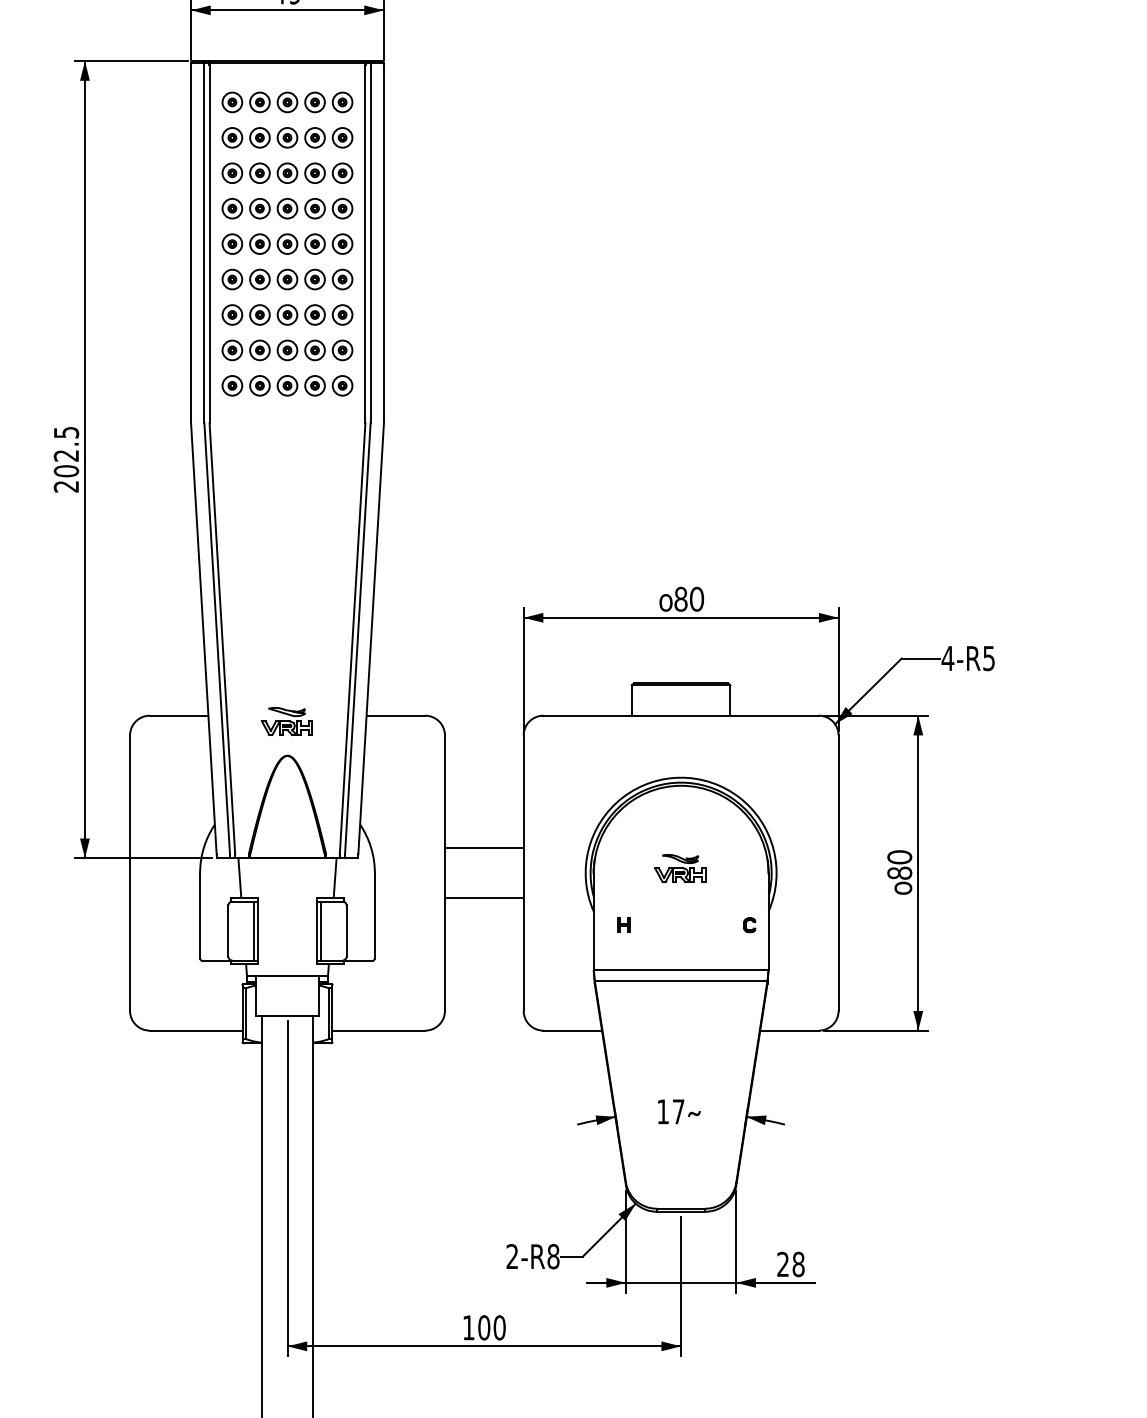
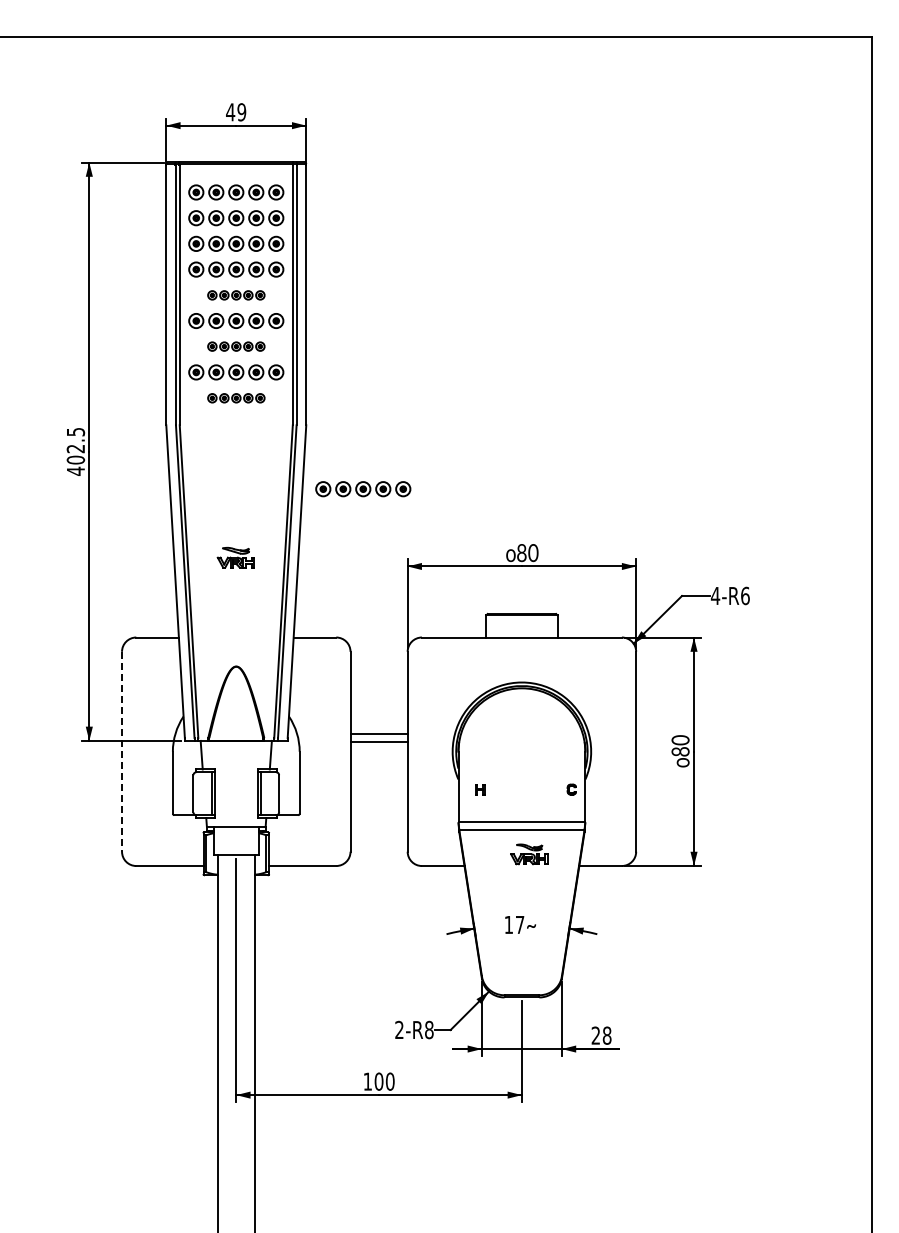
part: (287, 244) -> (236, 295), size x0.6
part: (287, 314) -> (236, 346), size x0.6
part: (287, 386) -> (236, 398), size x0.6
text: (65, 485) -> (75, 470), 202.5 -> 402.5
part: (462, 511) -> (363, 489), added
text: (989, 657) -> (745, 595), 4-R5 -> 4-R6
part: (286, 721) -> (235, 557), moved
part: (680, 868) -> (529, 854), moved
line: (130, 872) -> (122, 751), solid -> dashed
line: (483, 897) -> (378, 741), moved

